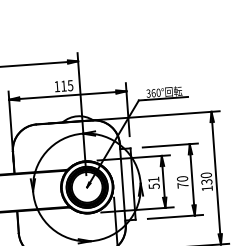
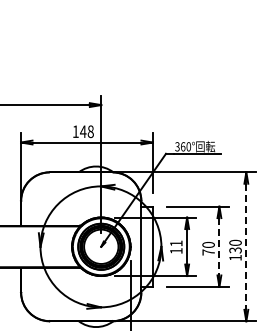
text: (66, 85) -> (86, 131), 115 -> 148
line: (216, 178) -> (246, 247), solid -> dashed
line: (192, 179) -> (219, 246), solid -> dashed
text: (154, 186) -> (176, 251), 51 -> 11

